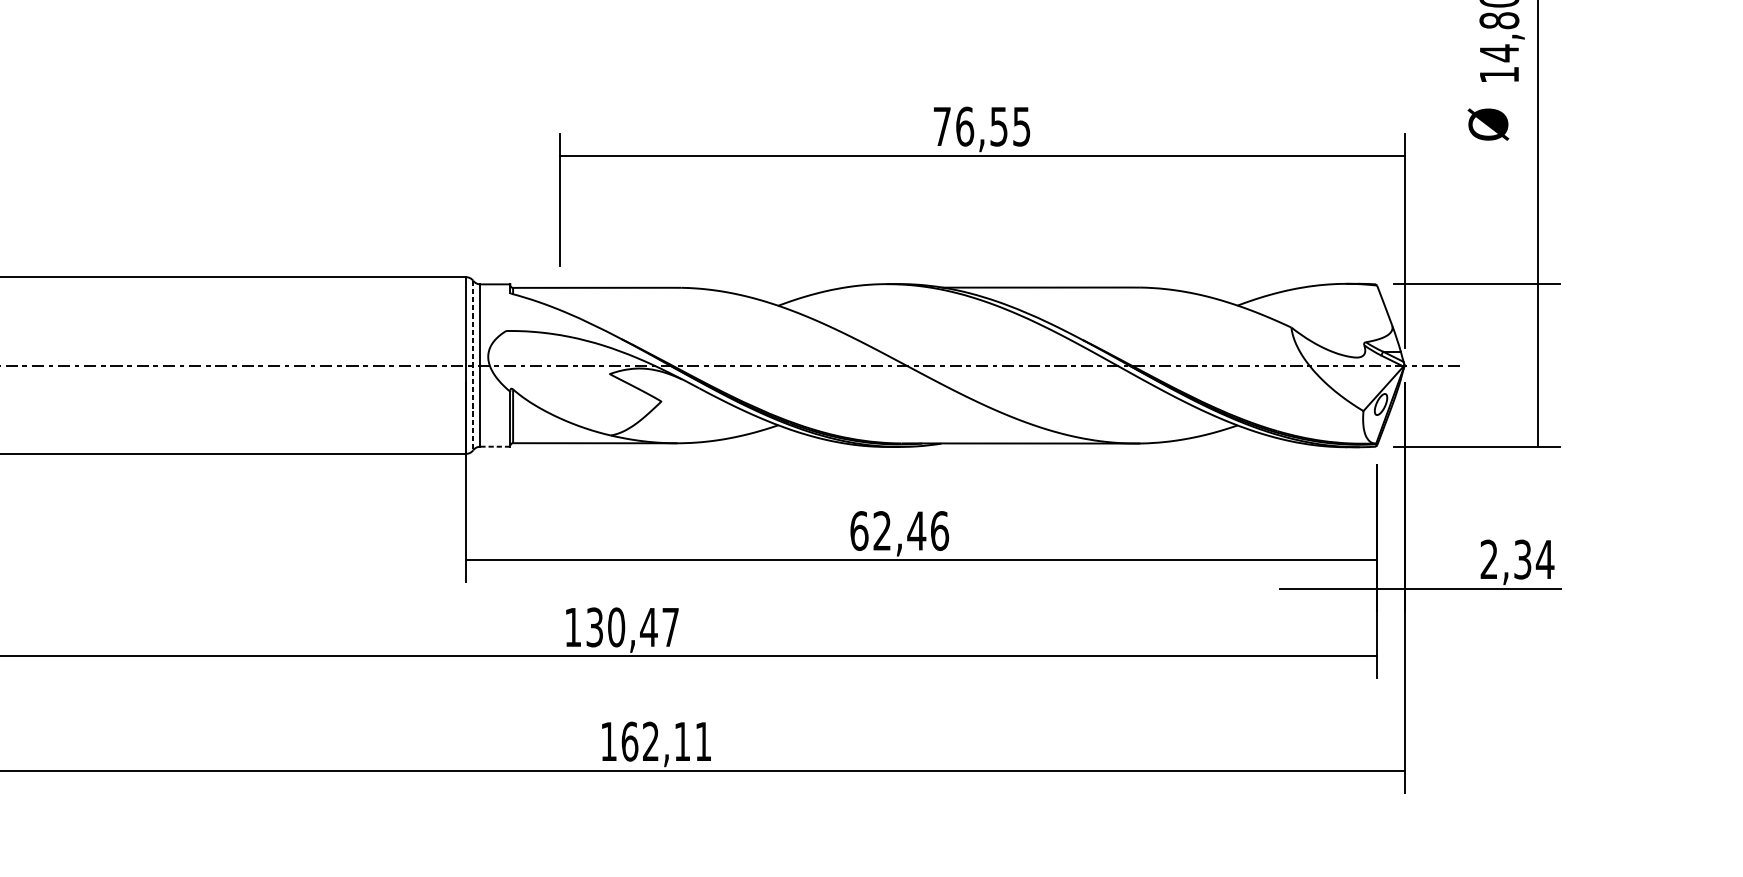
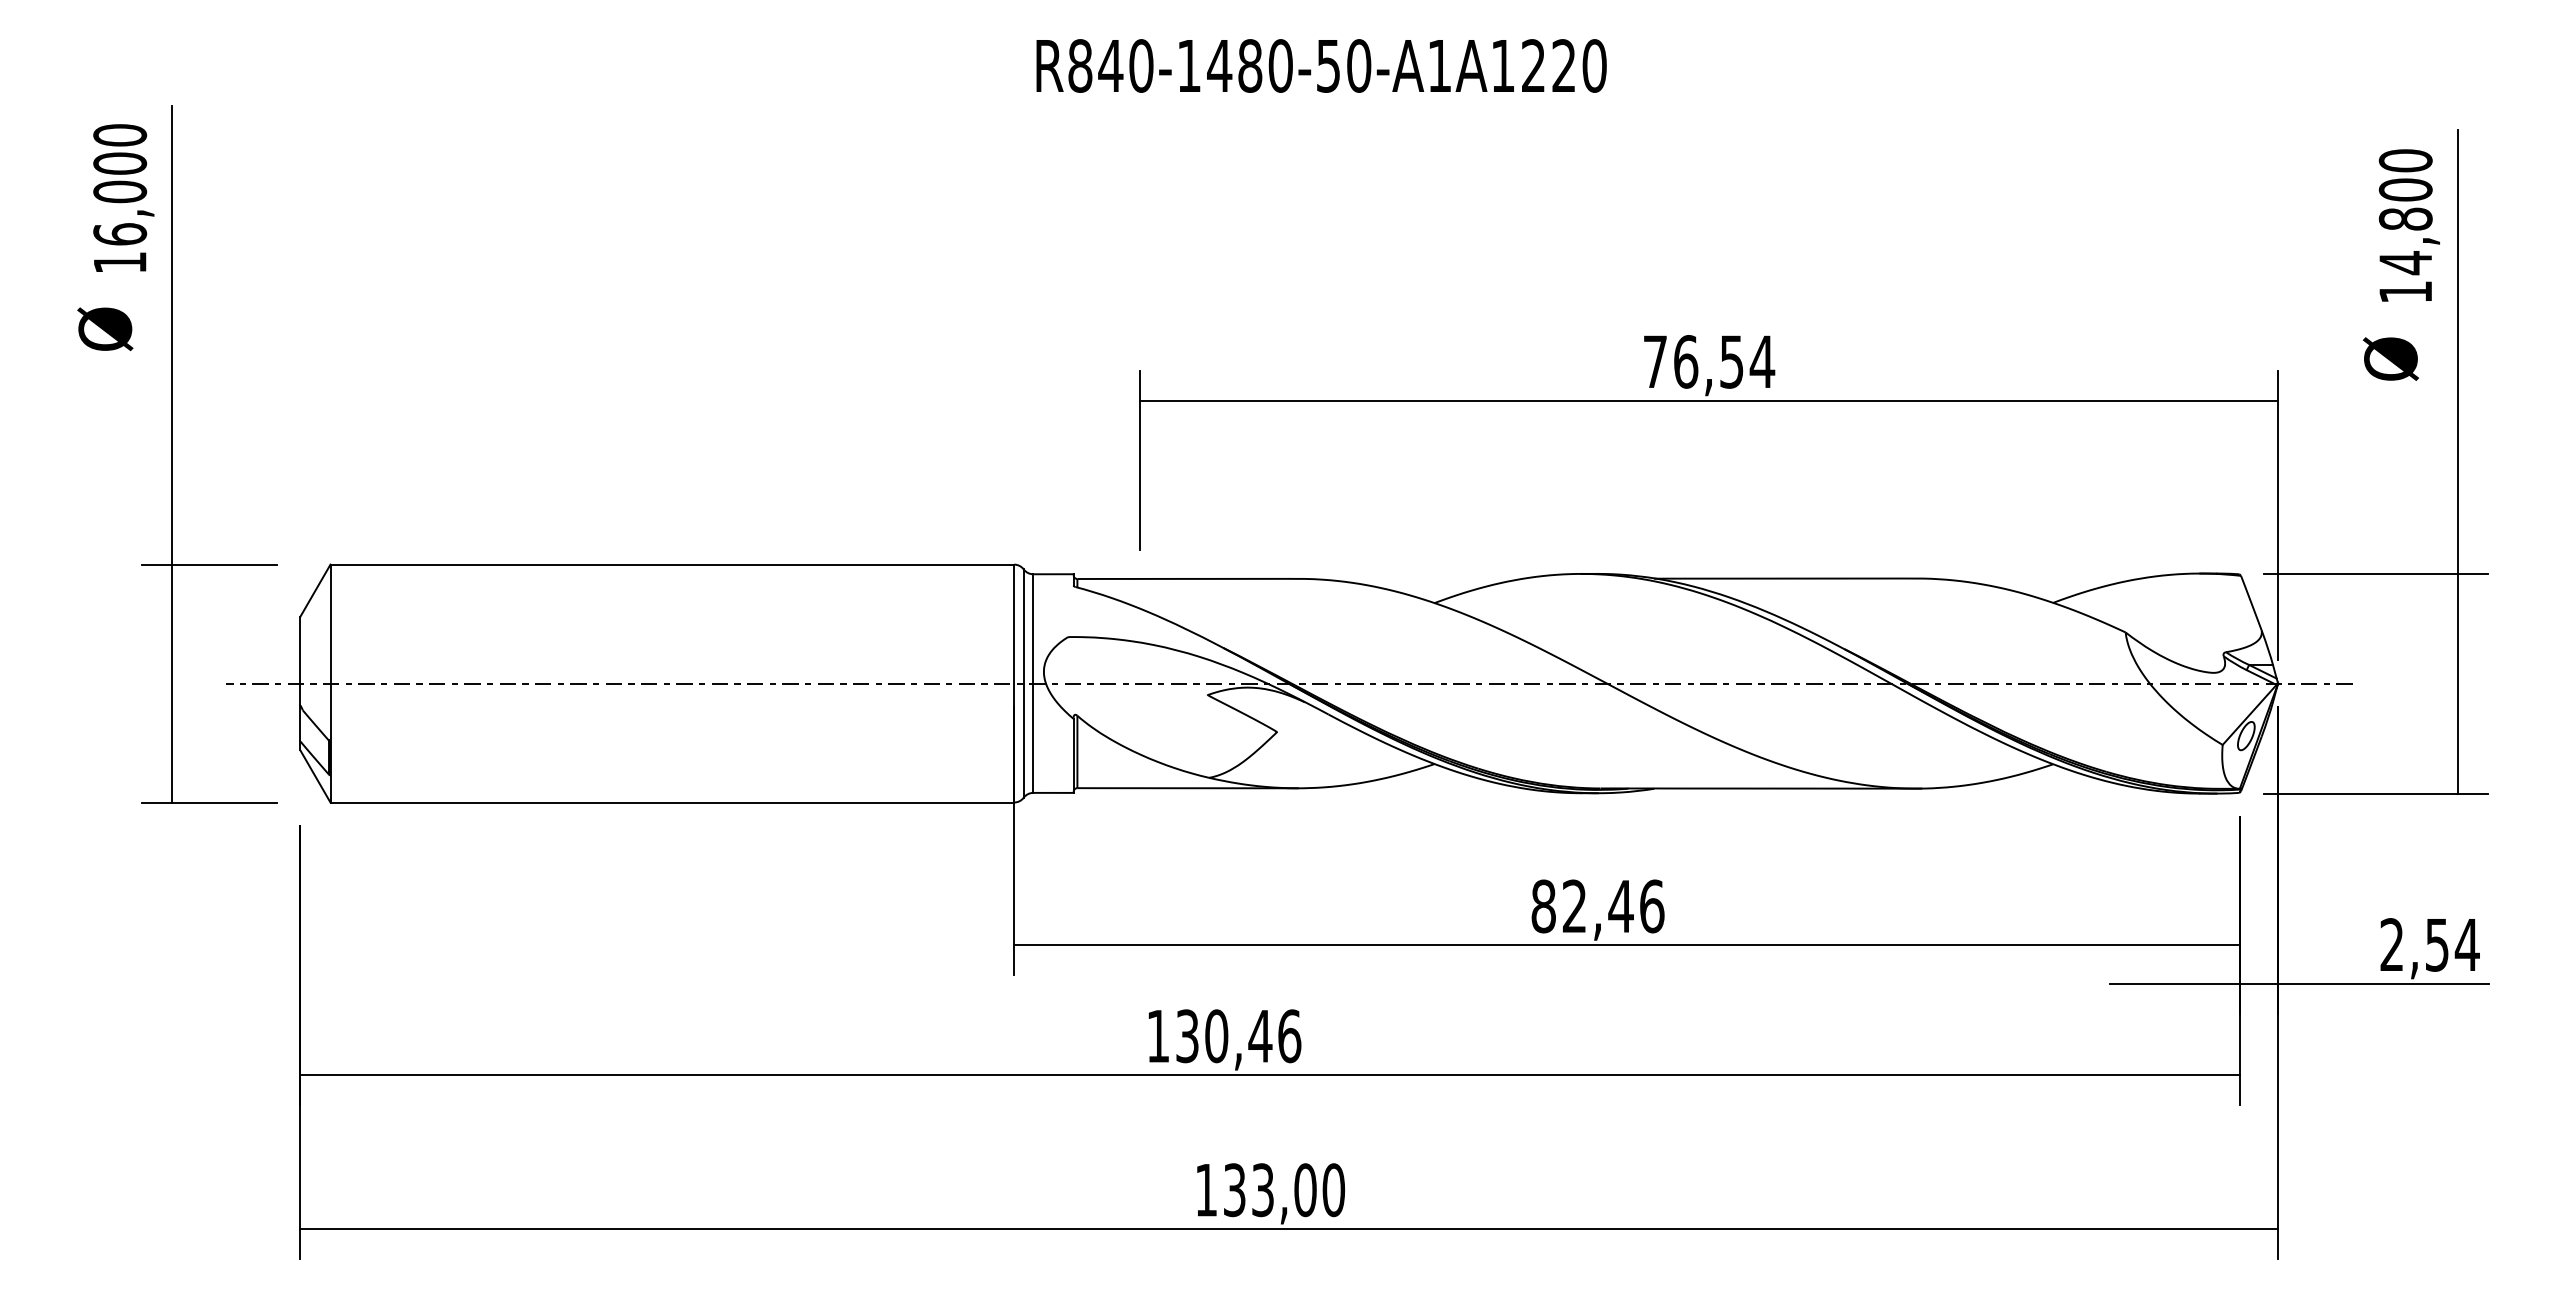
text: (1021, 126) -> (1762, 361), 76,55 -> 76,54
line: (473, 366) -> (1023, 684), dashed -> solid
line: (496, 446) -> (1054, 792), dashed -> solid
text: (859, 531) -> (1543, 906), 62,46 -> 82,46
text: (1522, 559) -> (2437, 944), 2,34 -> 2,54
text: (670, 627) -> (1289, 1036), 130,47 -> 130,46
text: (666, 741) -> (1284, 1190), 162,11 -> 133,00

